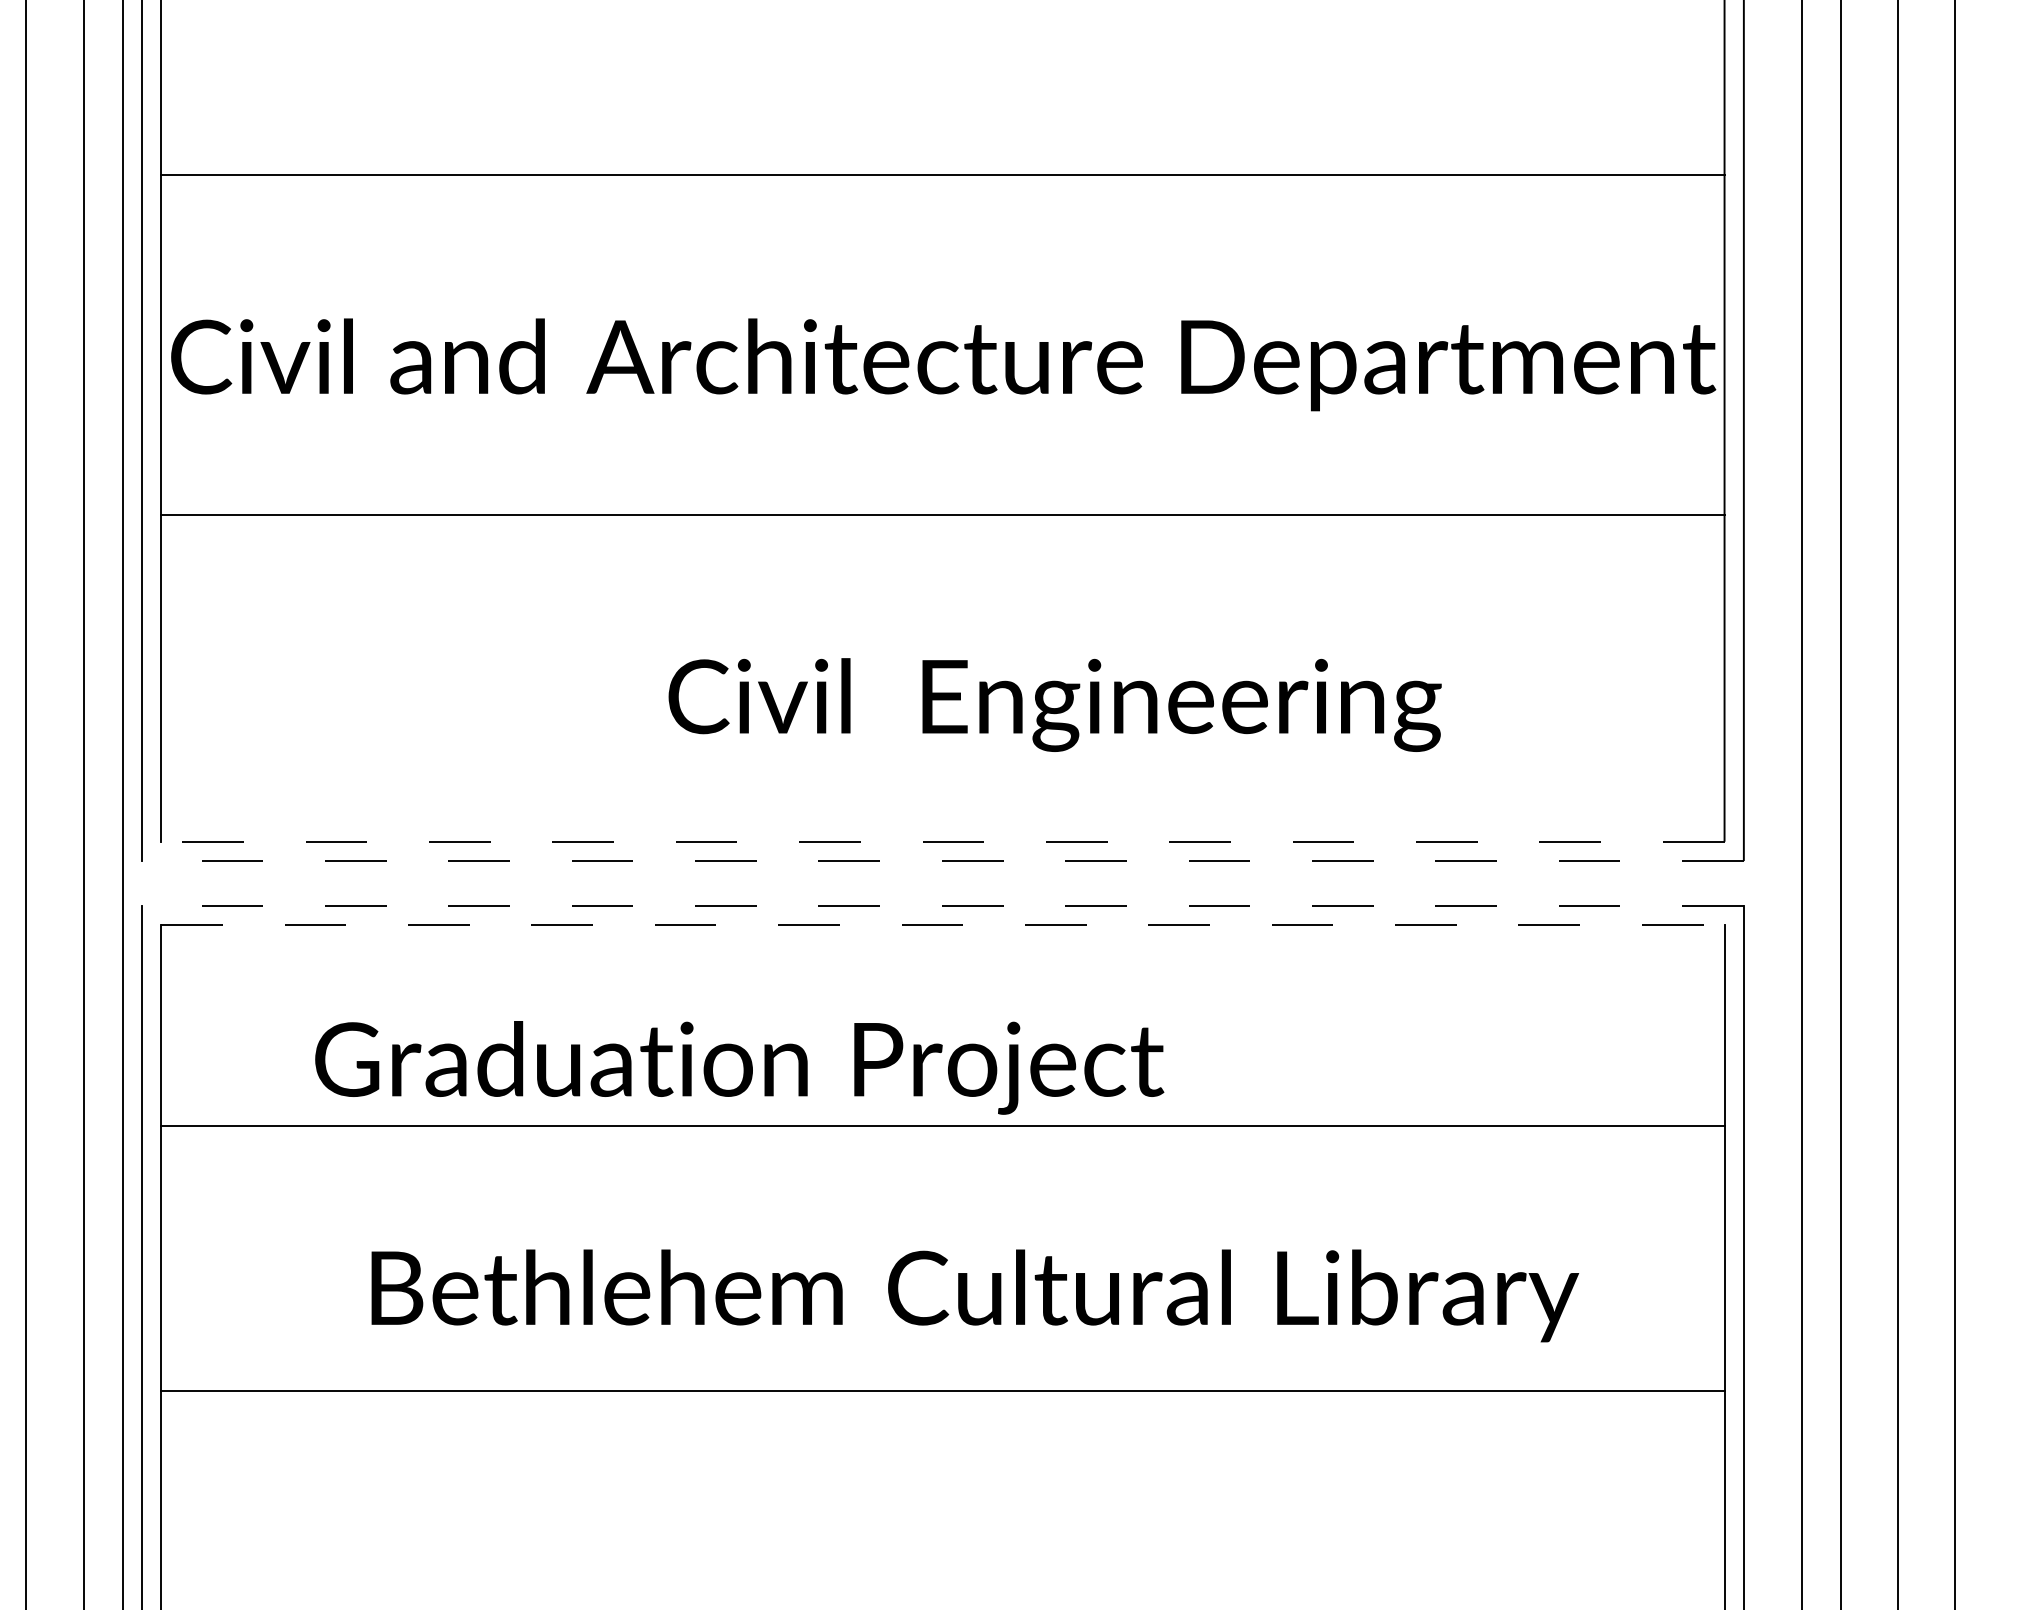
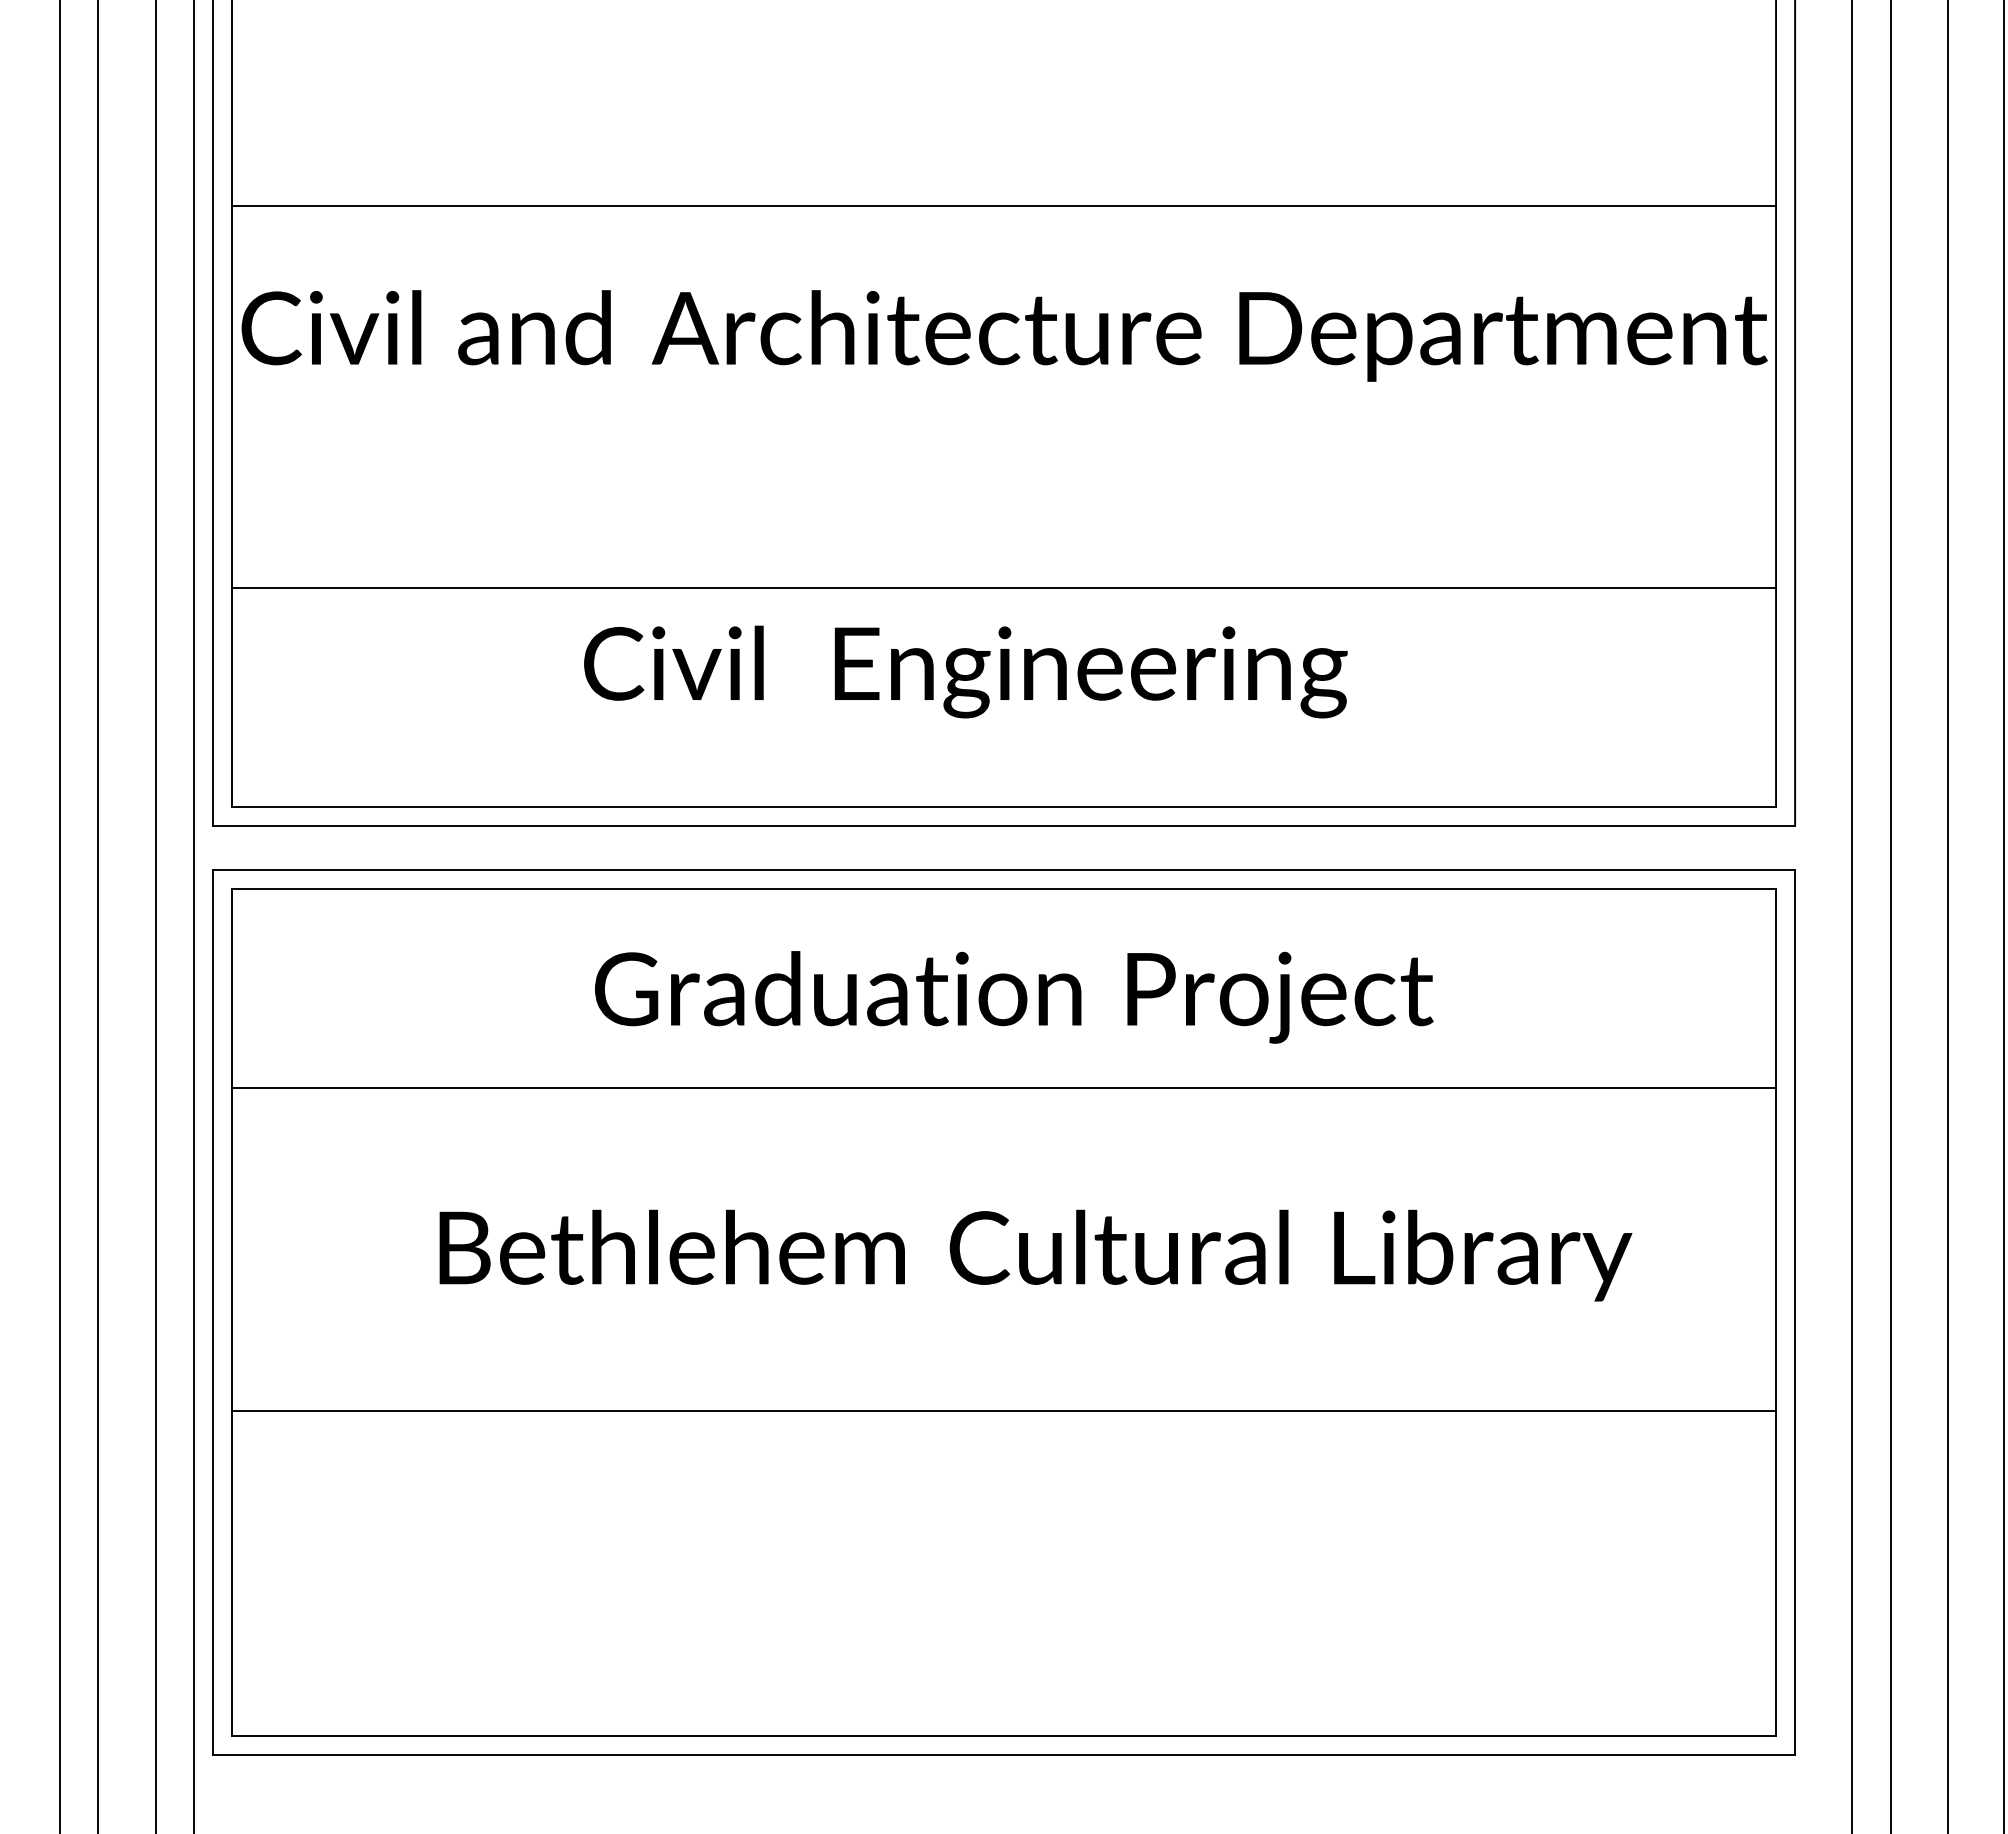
line: (942, 175) -> (1003, 206), moved
line: (942, 515) -> (1003, 587), moved
text: (1054, 704) -> (965, 671), moved
line: (942, 842) -> (1003, 807), dashed -> solid
line: (942, 861) -> (1003, 826), dashed -> solid
line: (942, 905) -> (1003, 870), dashed -> solid
line: (943, 925) -> (1004, 889), dashed -> solid
text: (739, 1067) -> (1014, 997), moved
line: (942, 1390) -> (1003, 1410), moved

